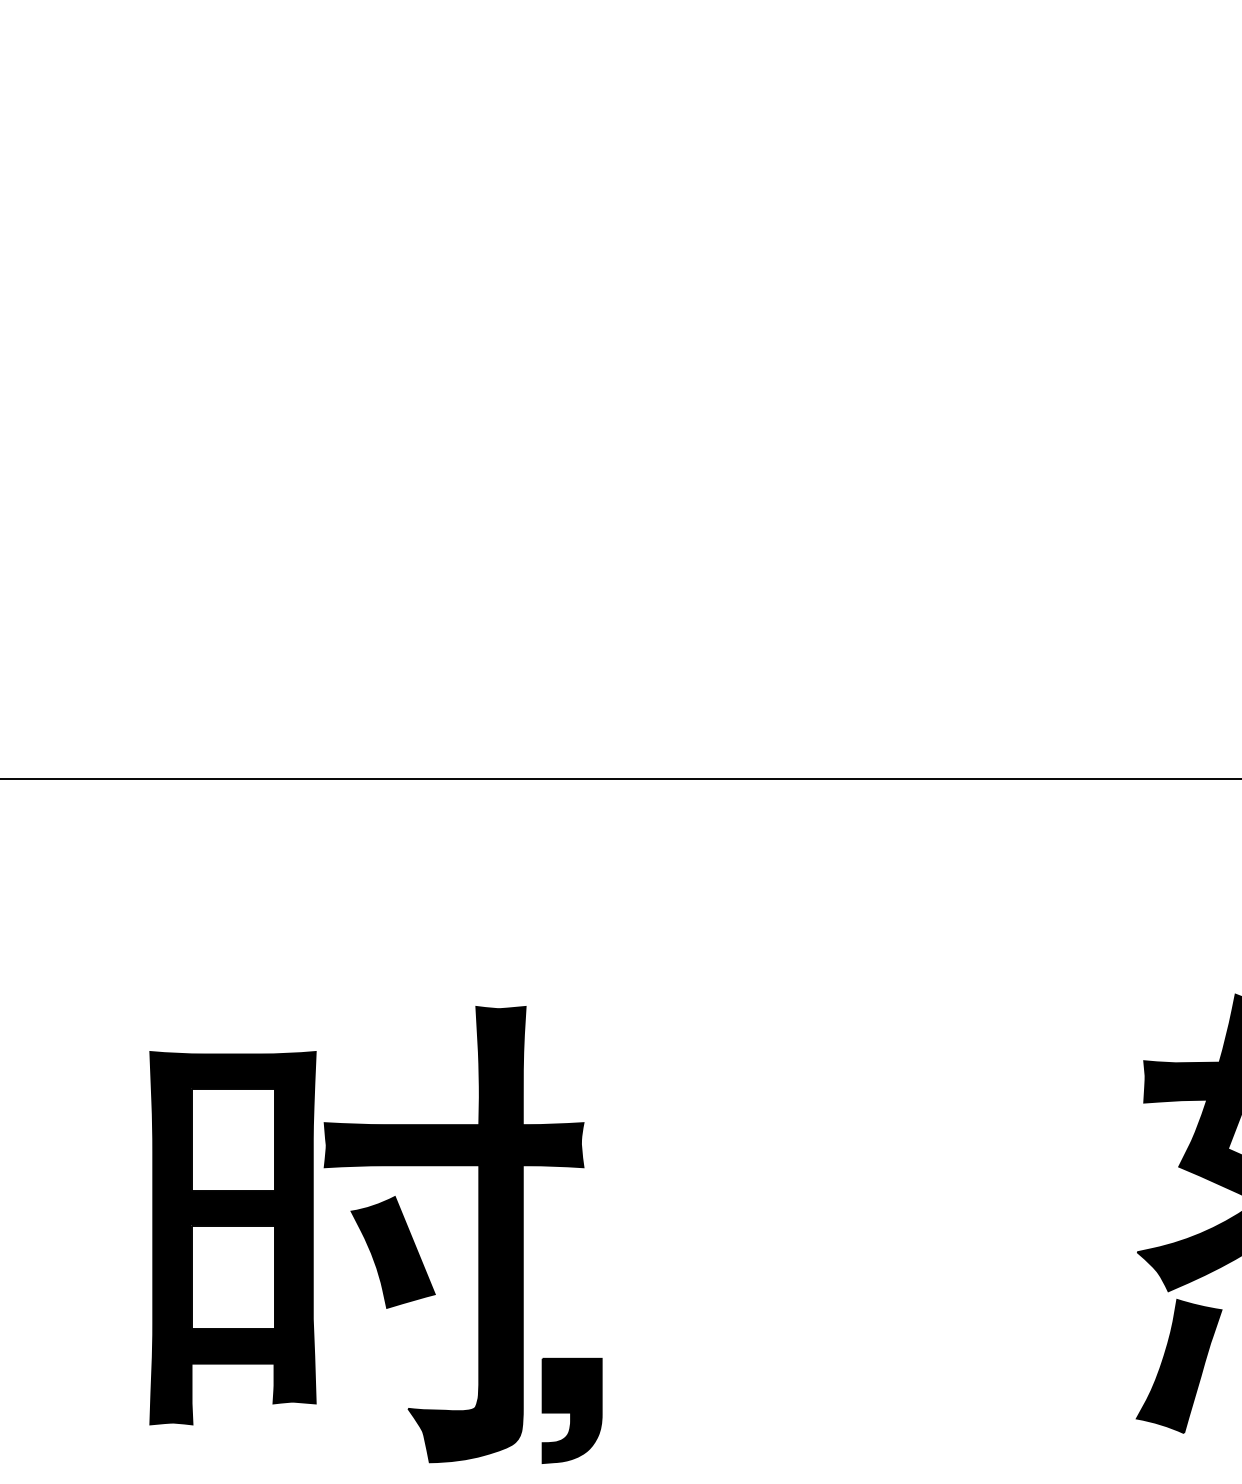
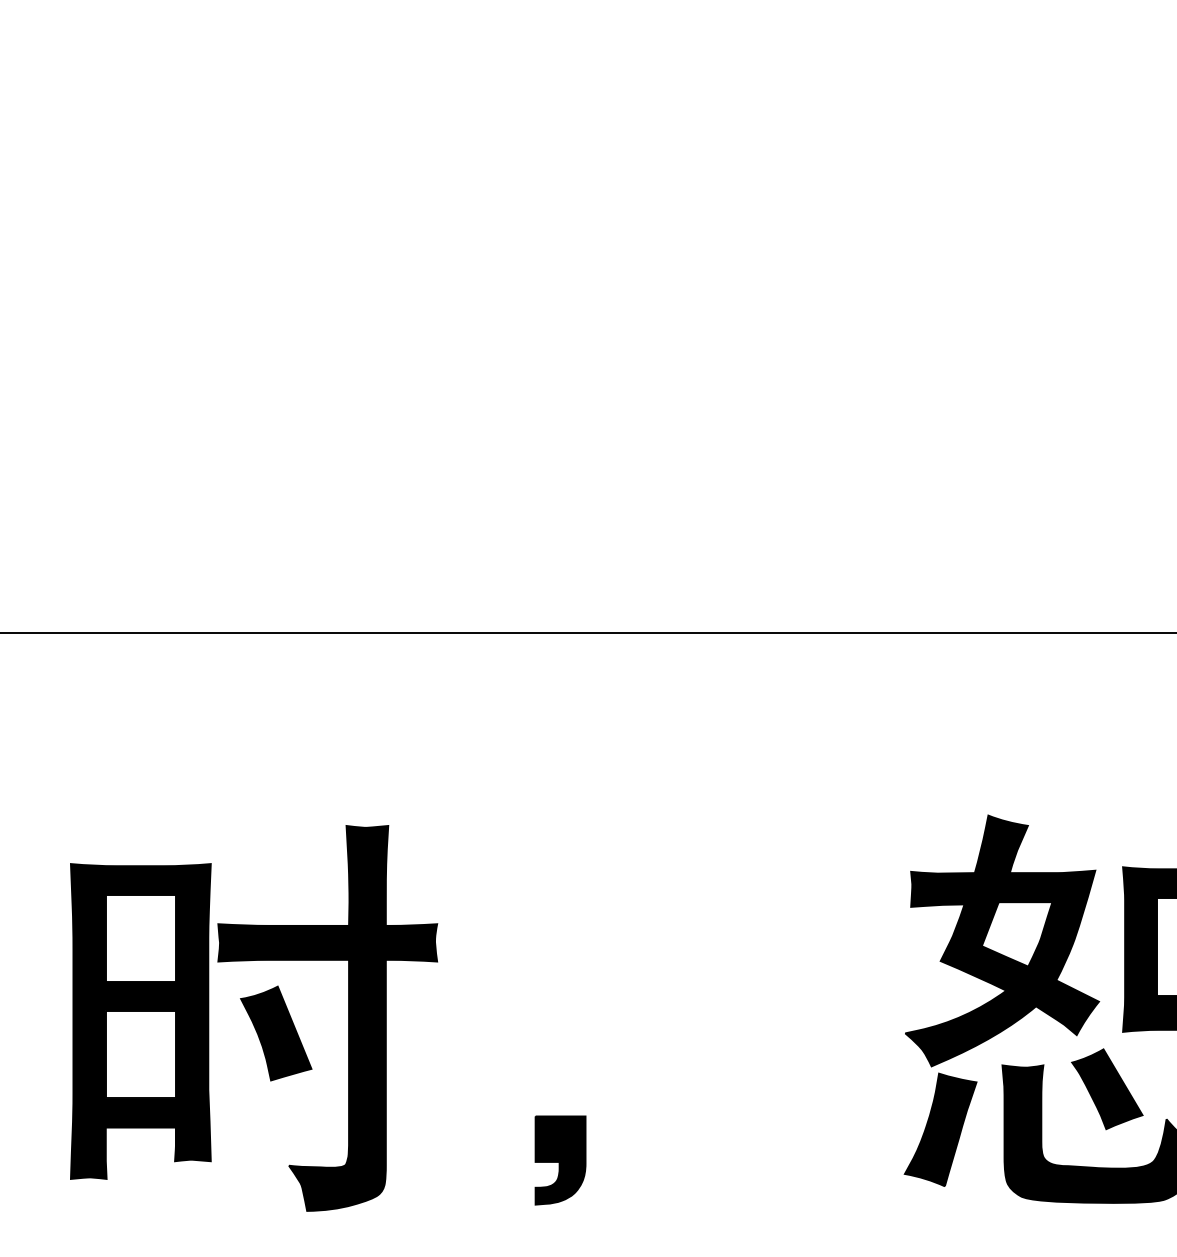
part: (572, 1410) -> (560, 1160), moved

